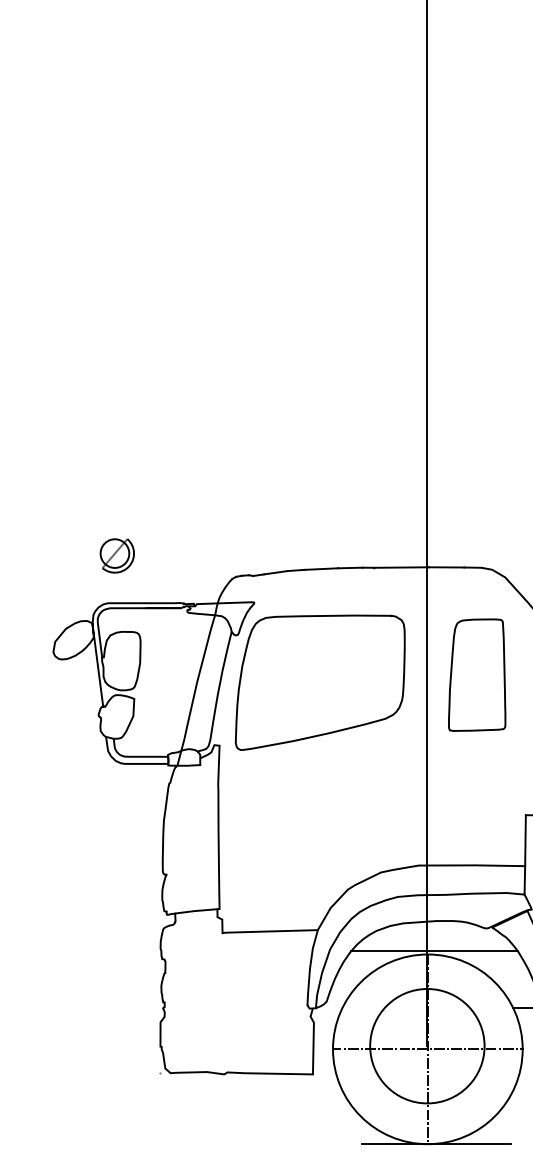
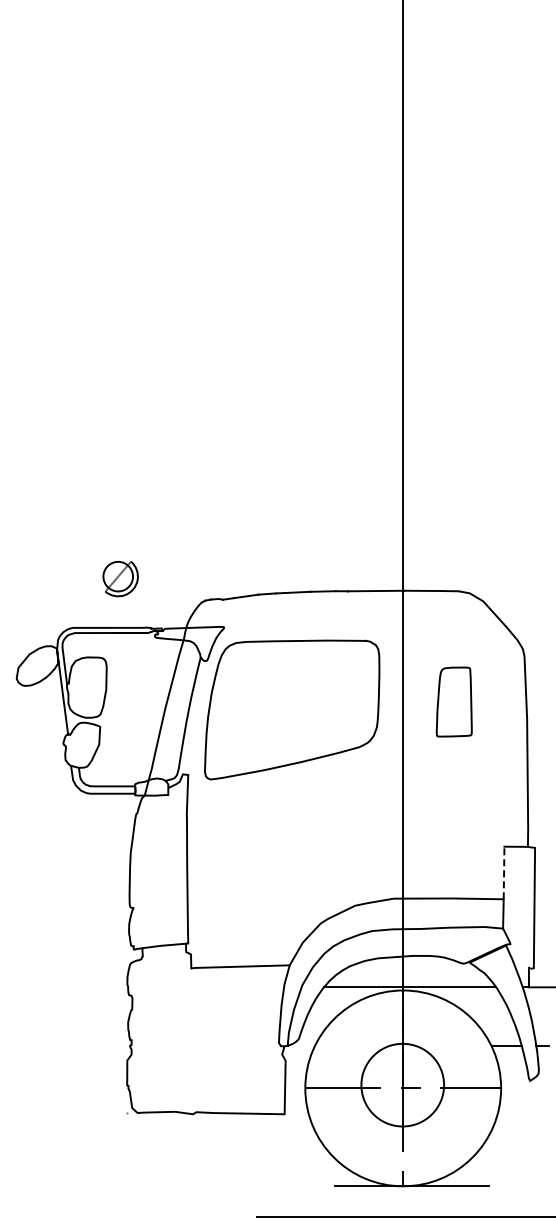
part: (117, 556) -> (120, 579), moved
part: (477, 674) -> (454, 701), size x0.6
line: (525, 840) -> (504, 872), solid -> dashed
circle: (427, 1046) -> (402, 1085), size x0.7

